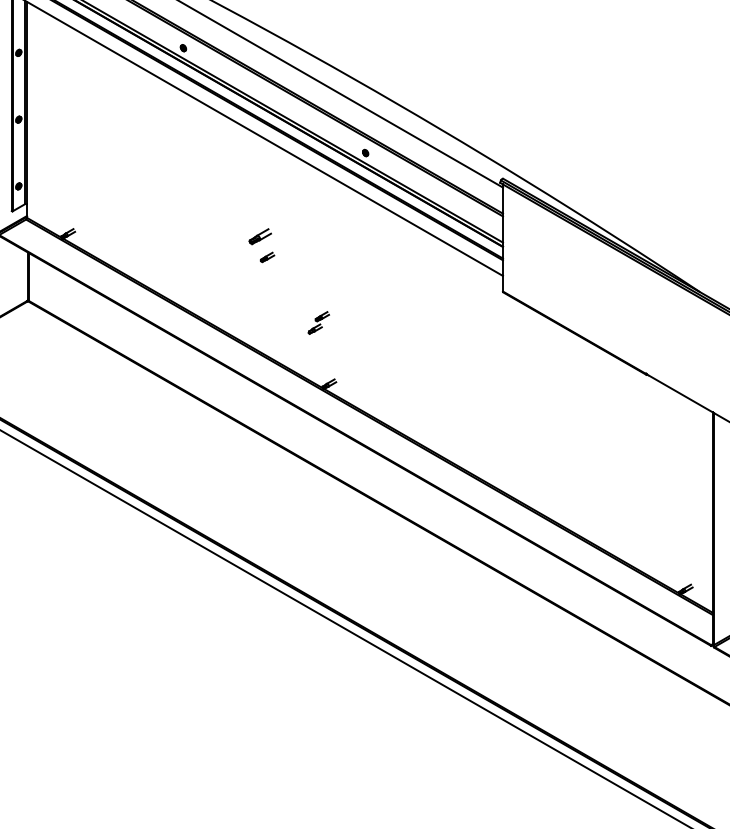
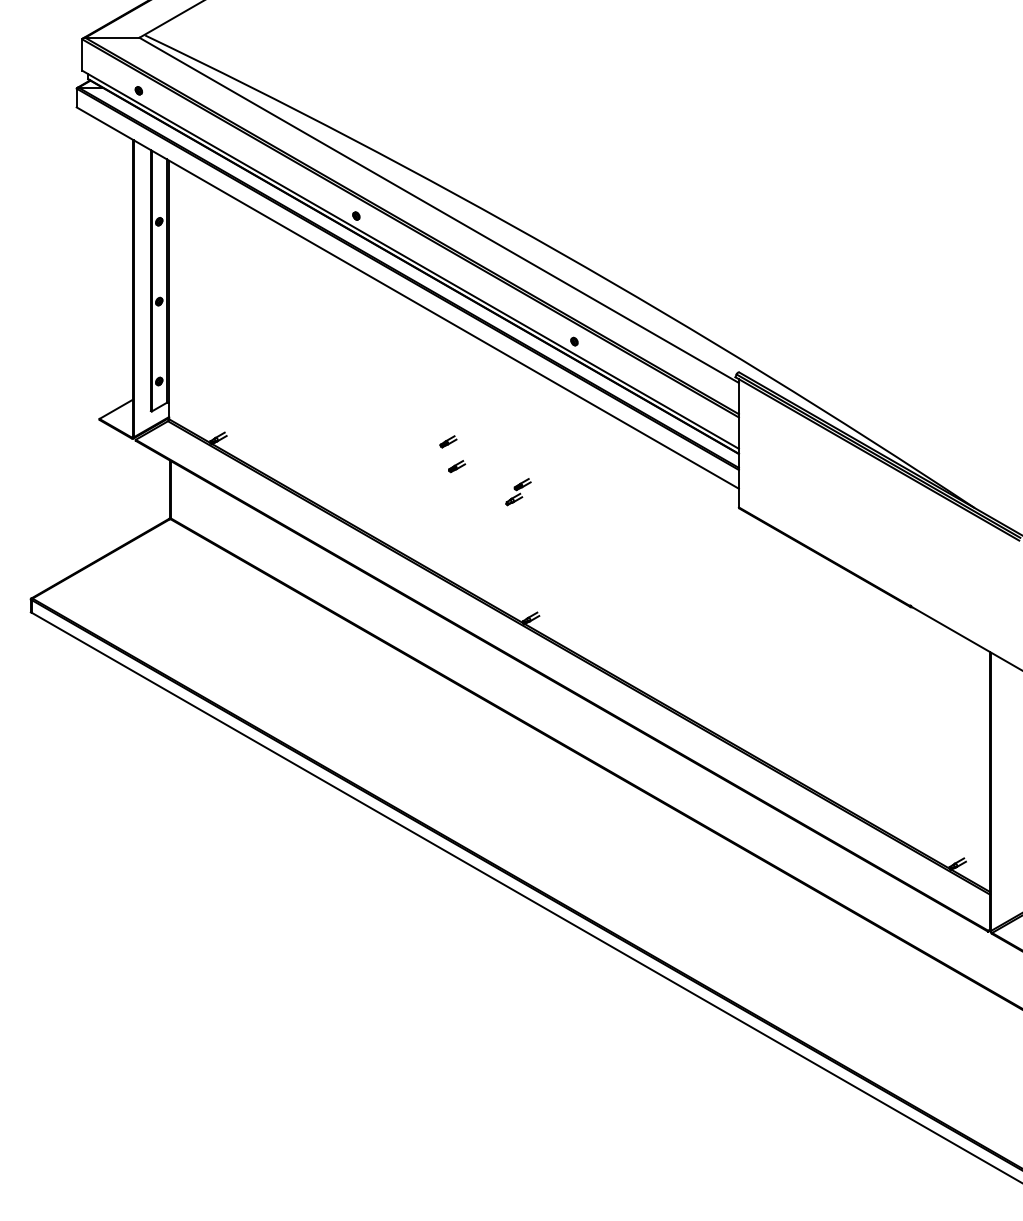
part: (260, 236) -> (448, 441), size x0.62
part: (318, 323) -> (518, 492), moved

